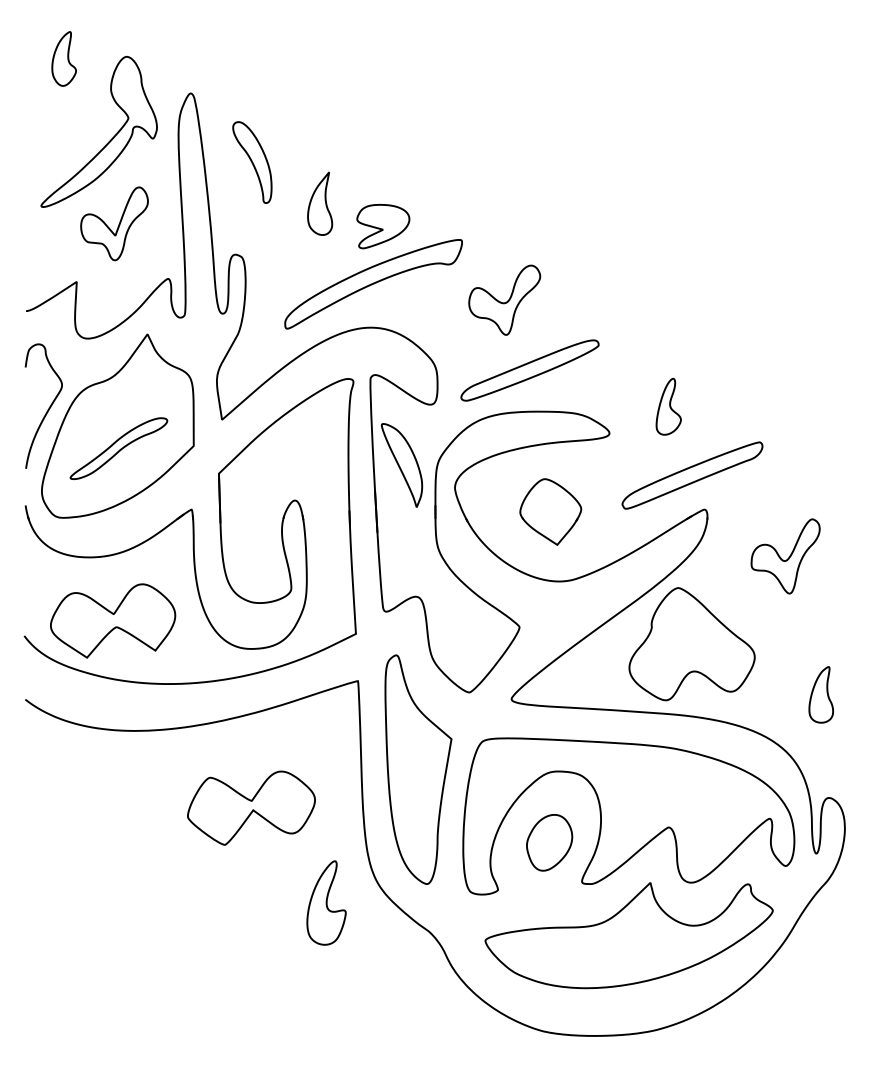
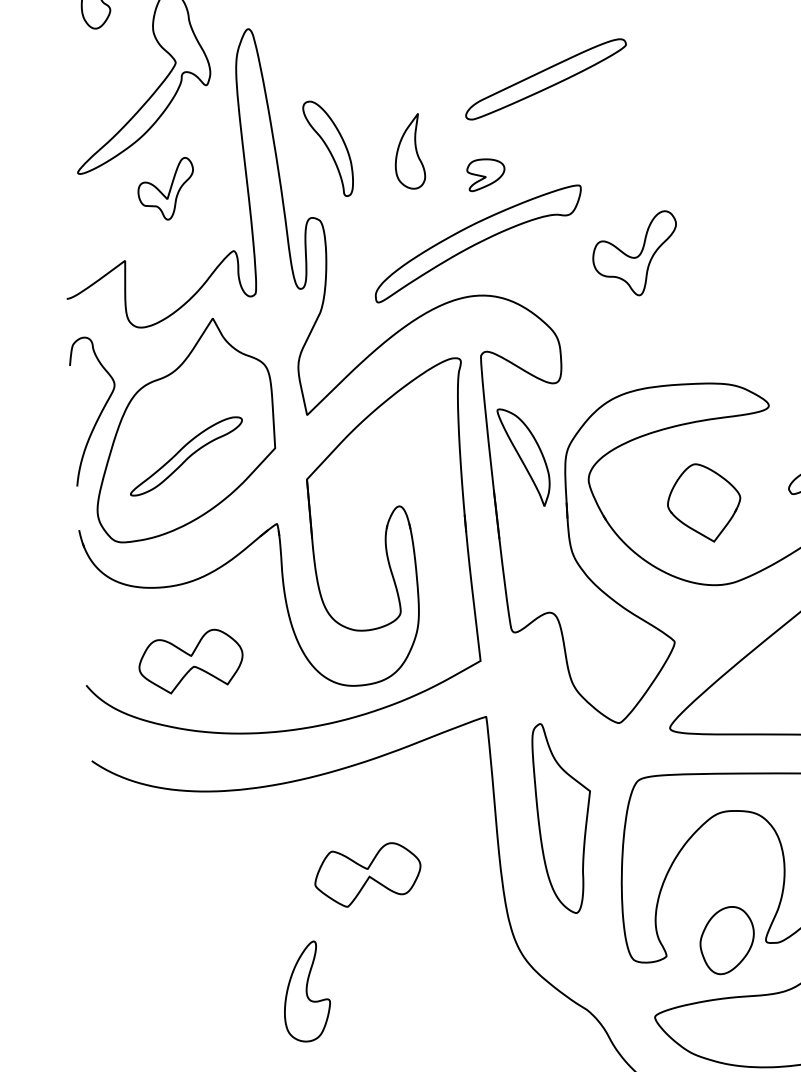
part: (252, 162) -> (328, 148), moved
part: (114, 223) -> (166, 188), size x0.7
part: (383, 226) -> (486, 174), size x0.6
part: (529, 370) -> (545, 79), moved
part: (113, 620) -> (191, 661), size x0.7
part: (418, 769) -> (564, 818), size x0.7
part: (251, 807) -> (367, 874), size x0.7
part: (549, 842) -> (727, 940), moved
part: (326, 902) -> (306, 991), moved

